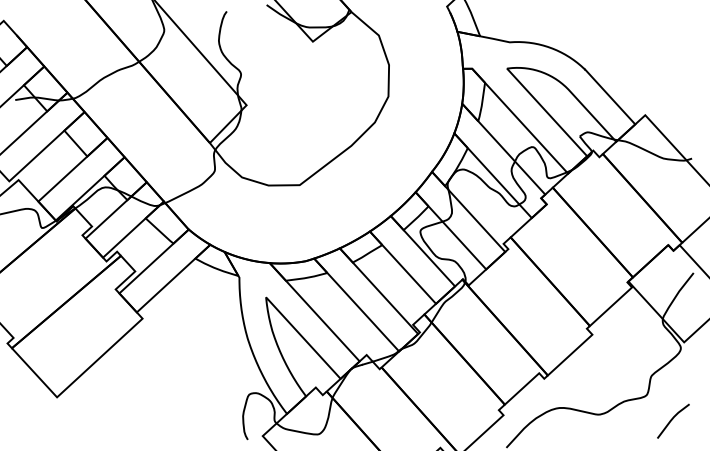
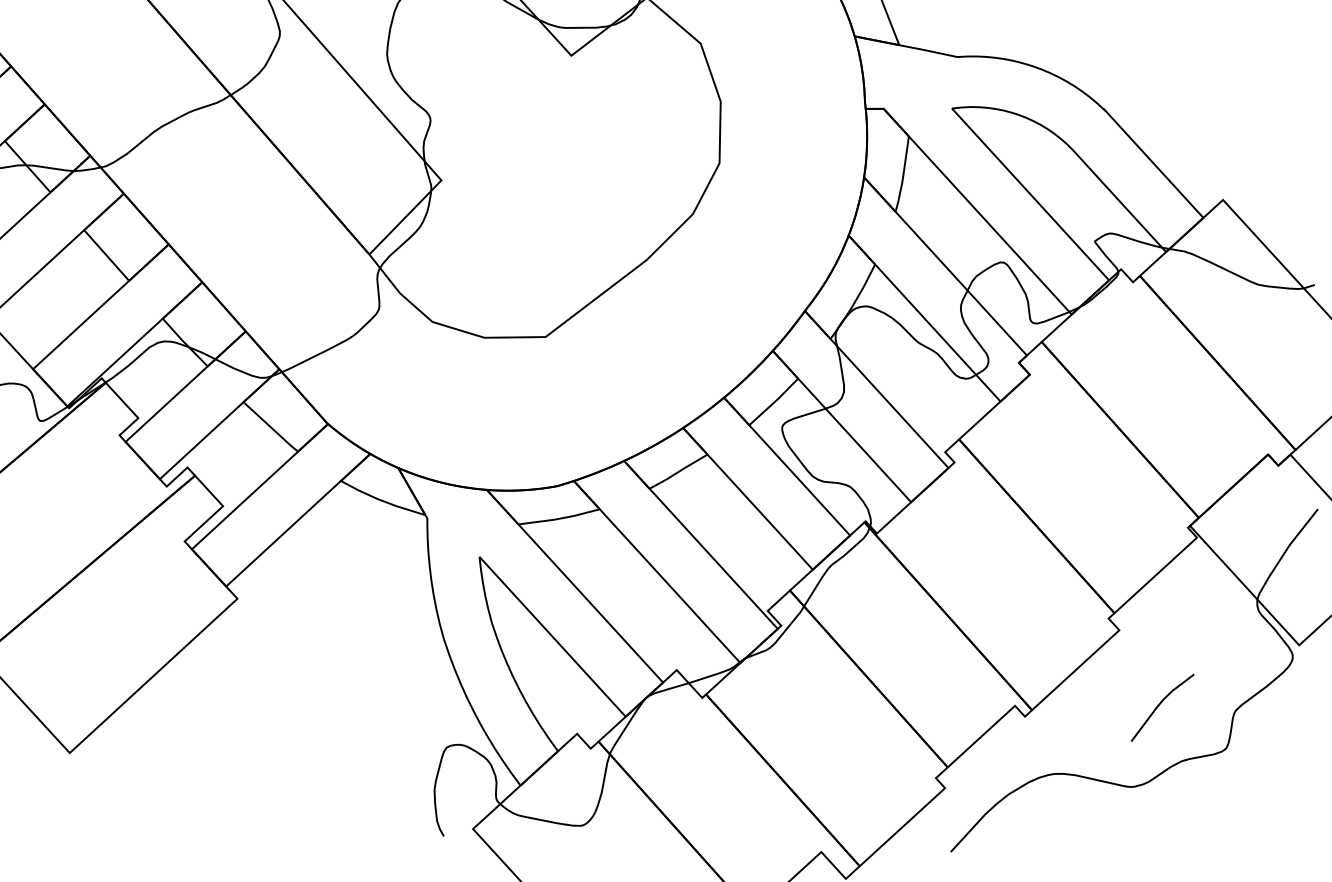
line: (673, 419) -> (1162, 704), moved

